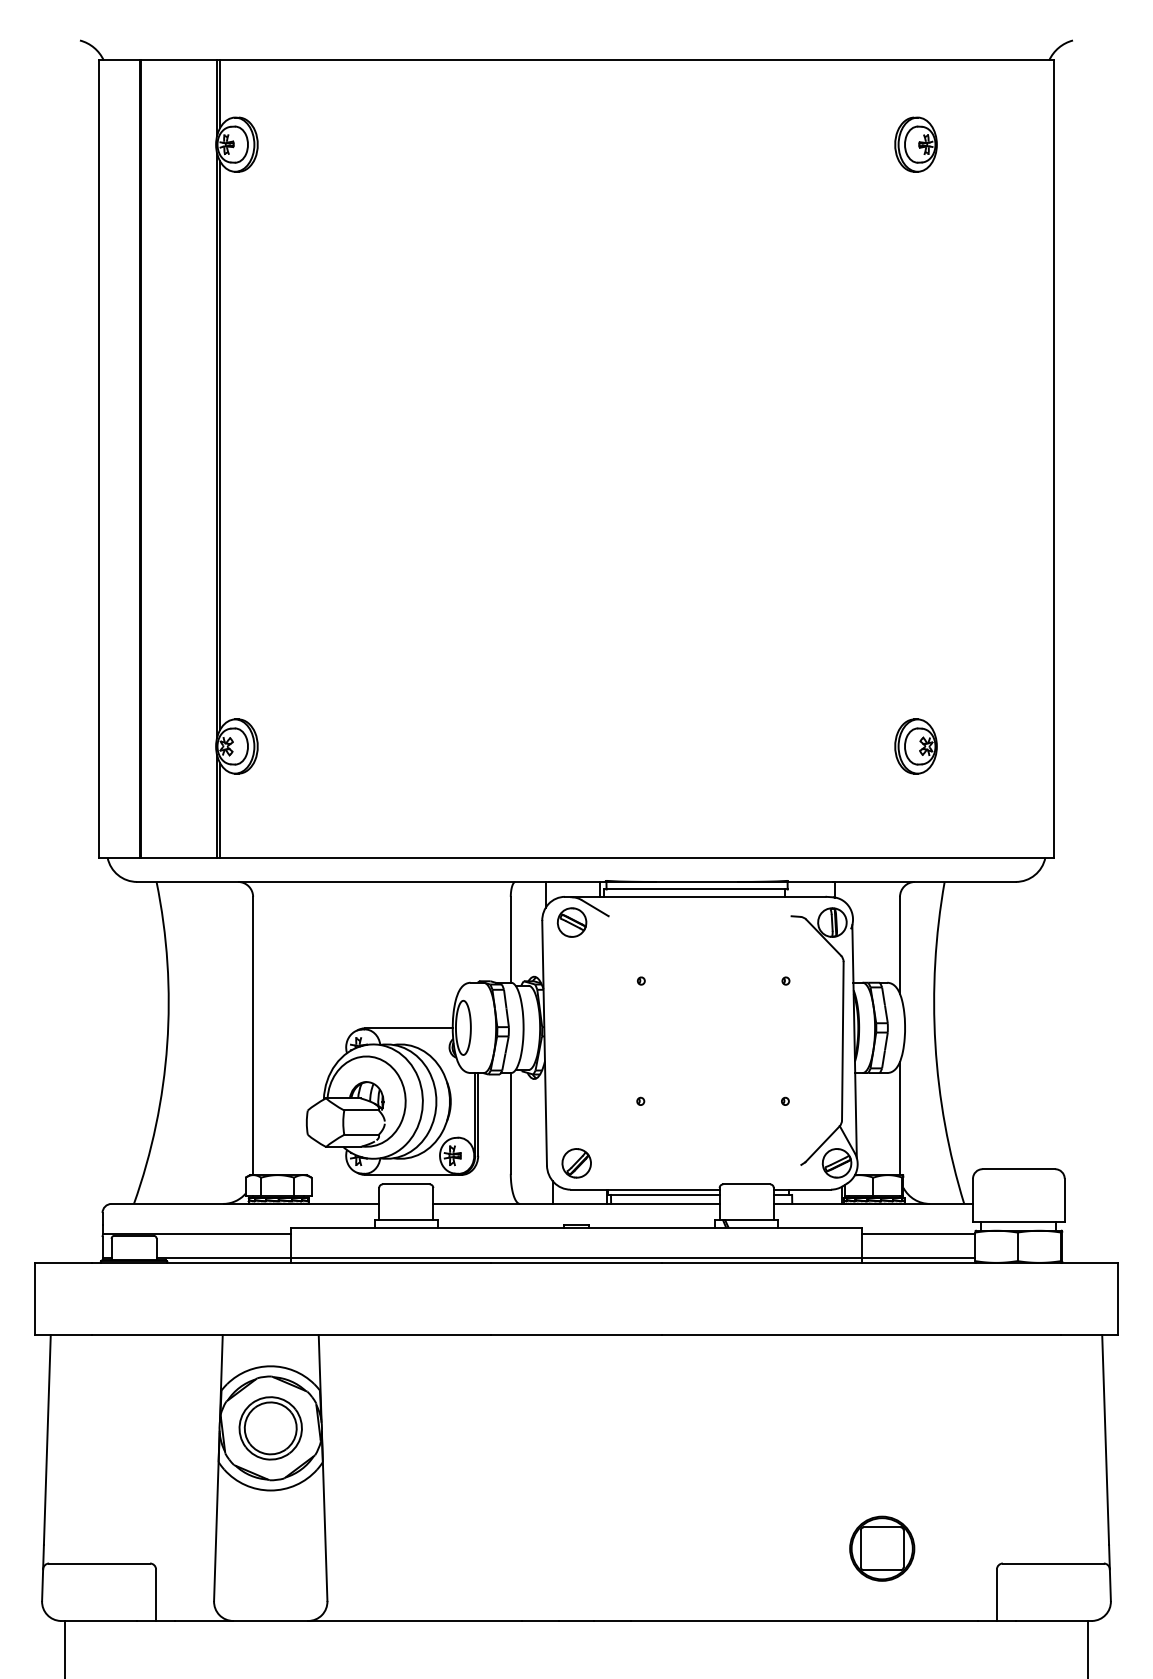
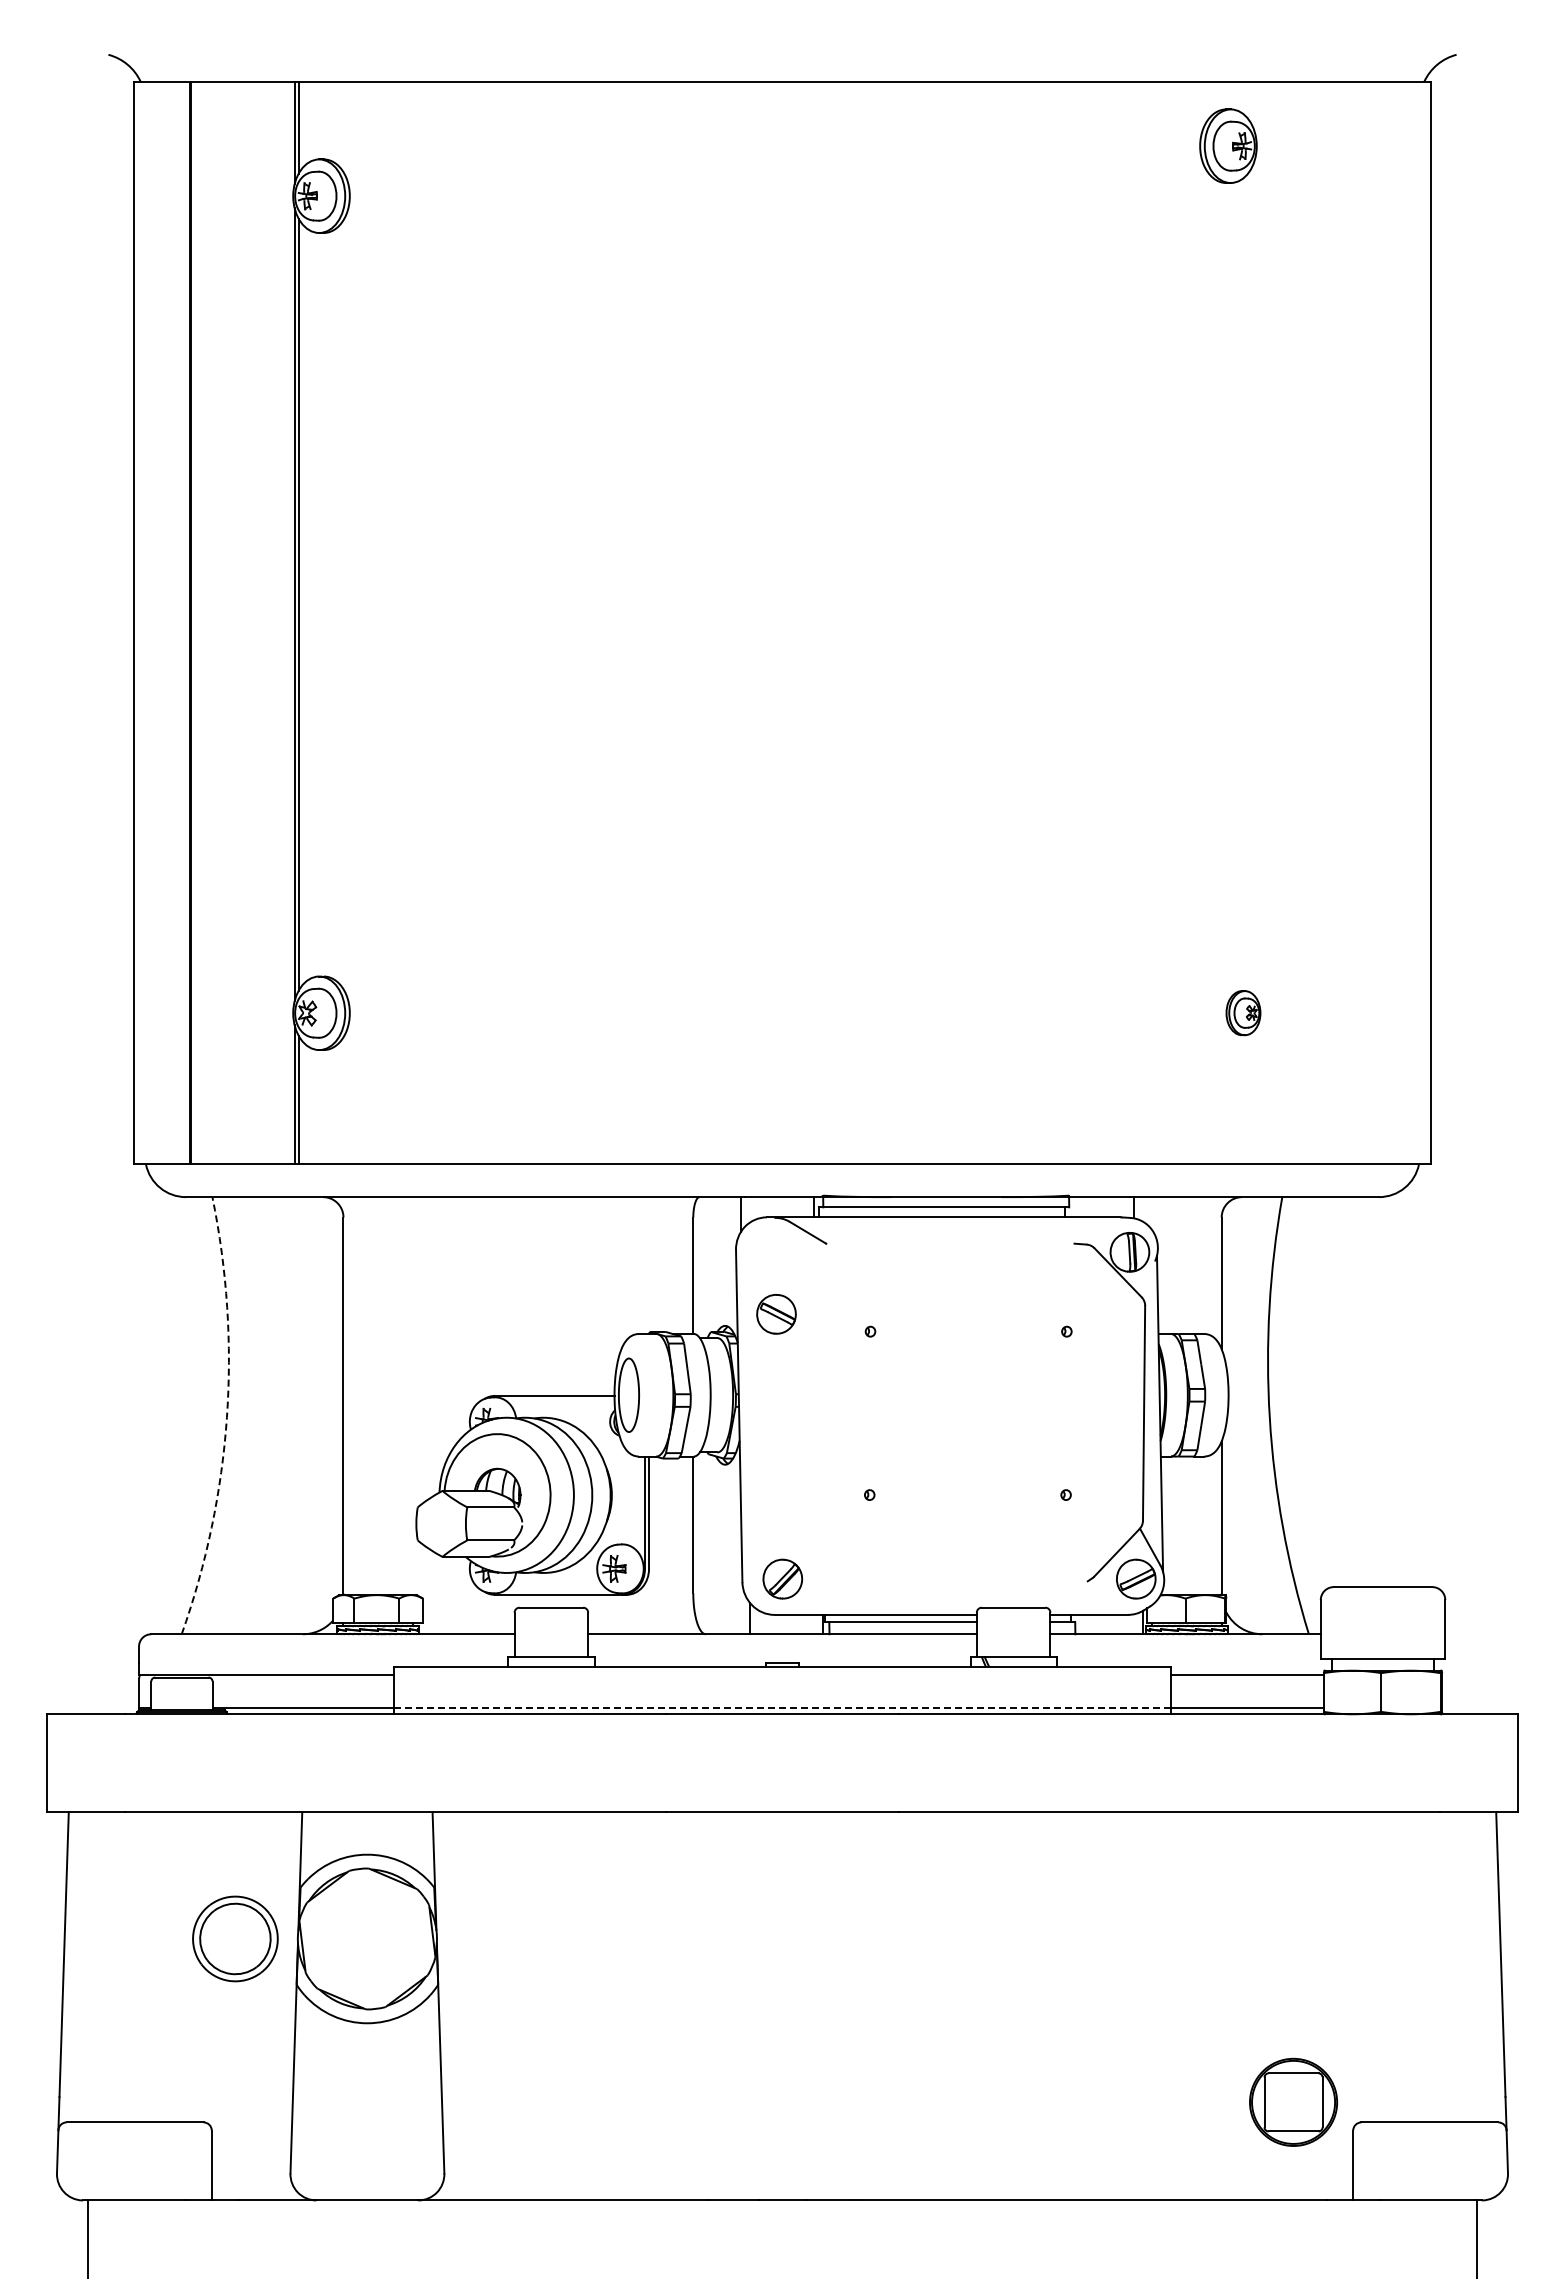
part: (916, 144) -> (1228, 145), moved
part: (916, 745) -> (1243, 1012), size x0.6
part: (572, 922) -> (776, 1314), moved
arc: (166, 1044) -> (226, 1417), solid -> dashed
line: (576, 1257) -> (782, 1707), solid -> dashed
part: (270, 1428) -> (235, 1938), moved
part: (882, 1548) -> (1293, 2101), moved

